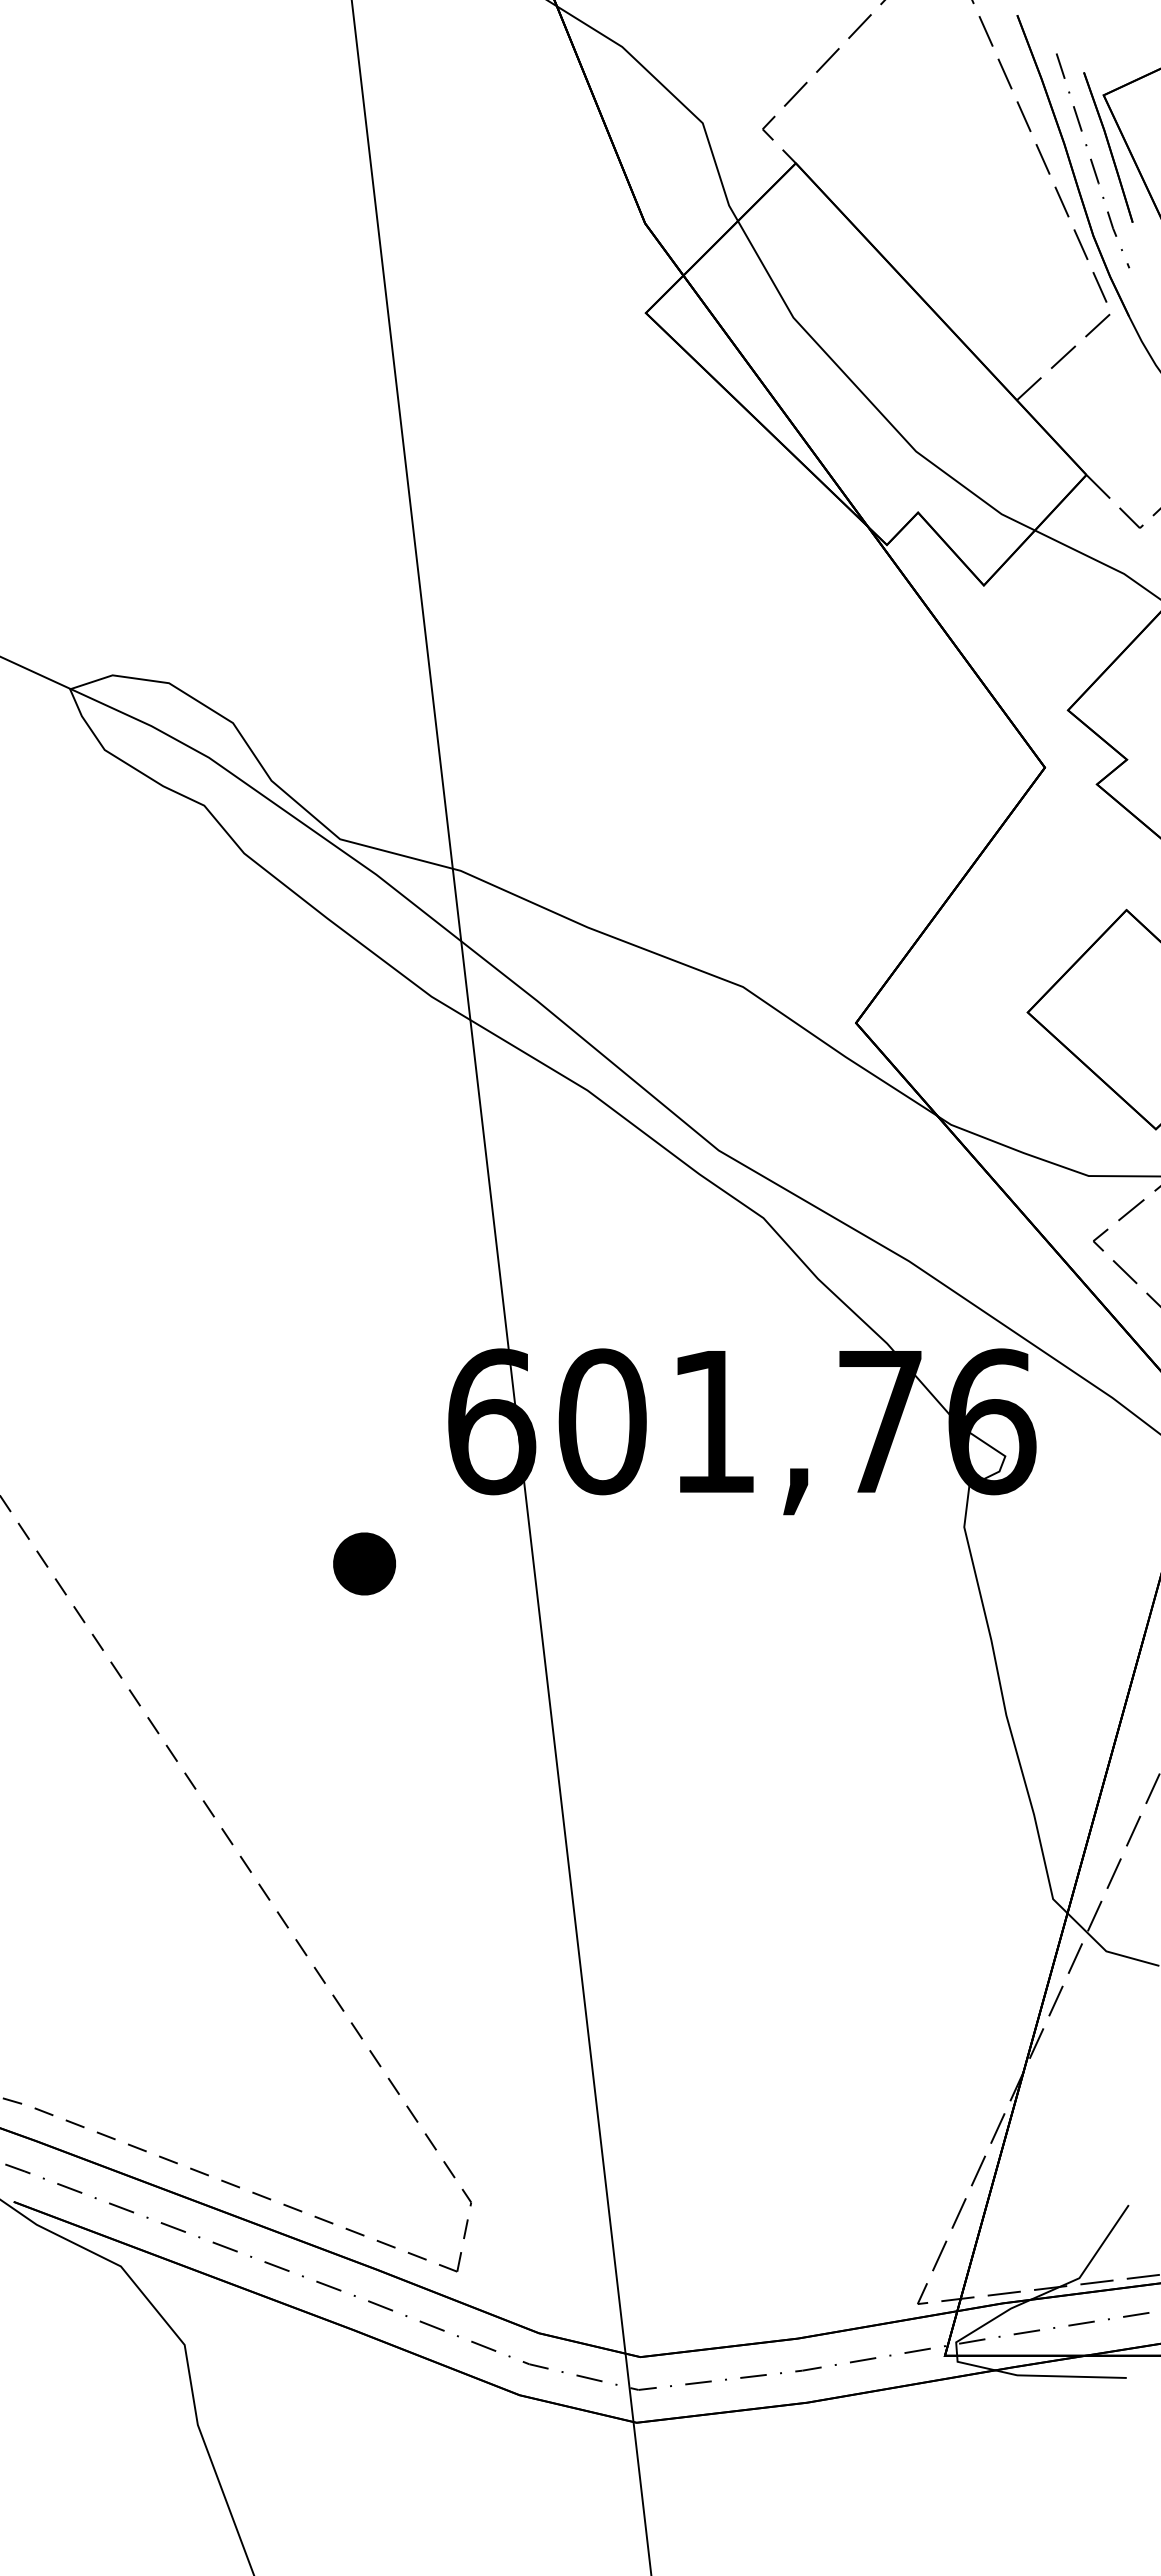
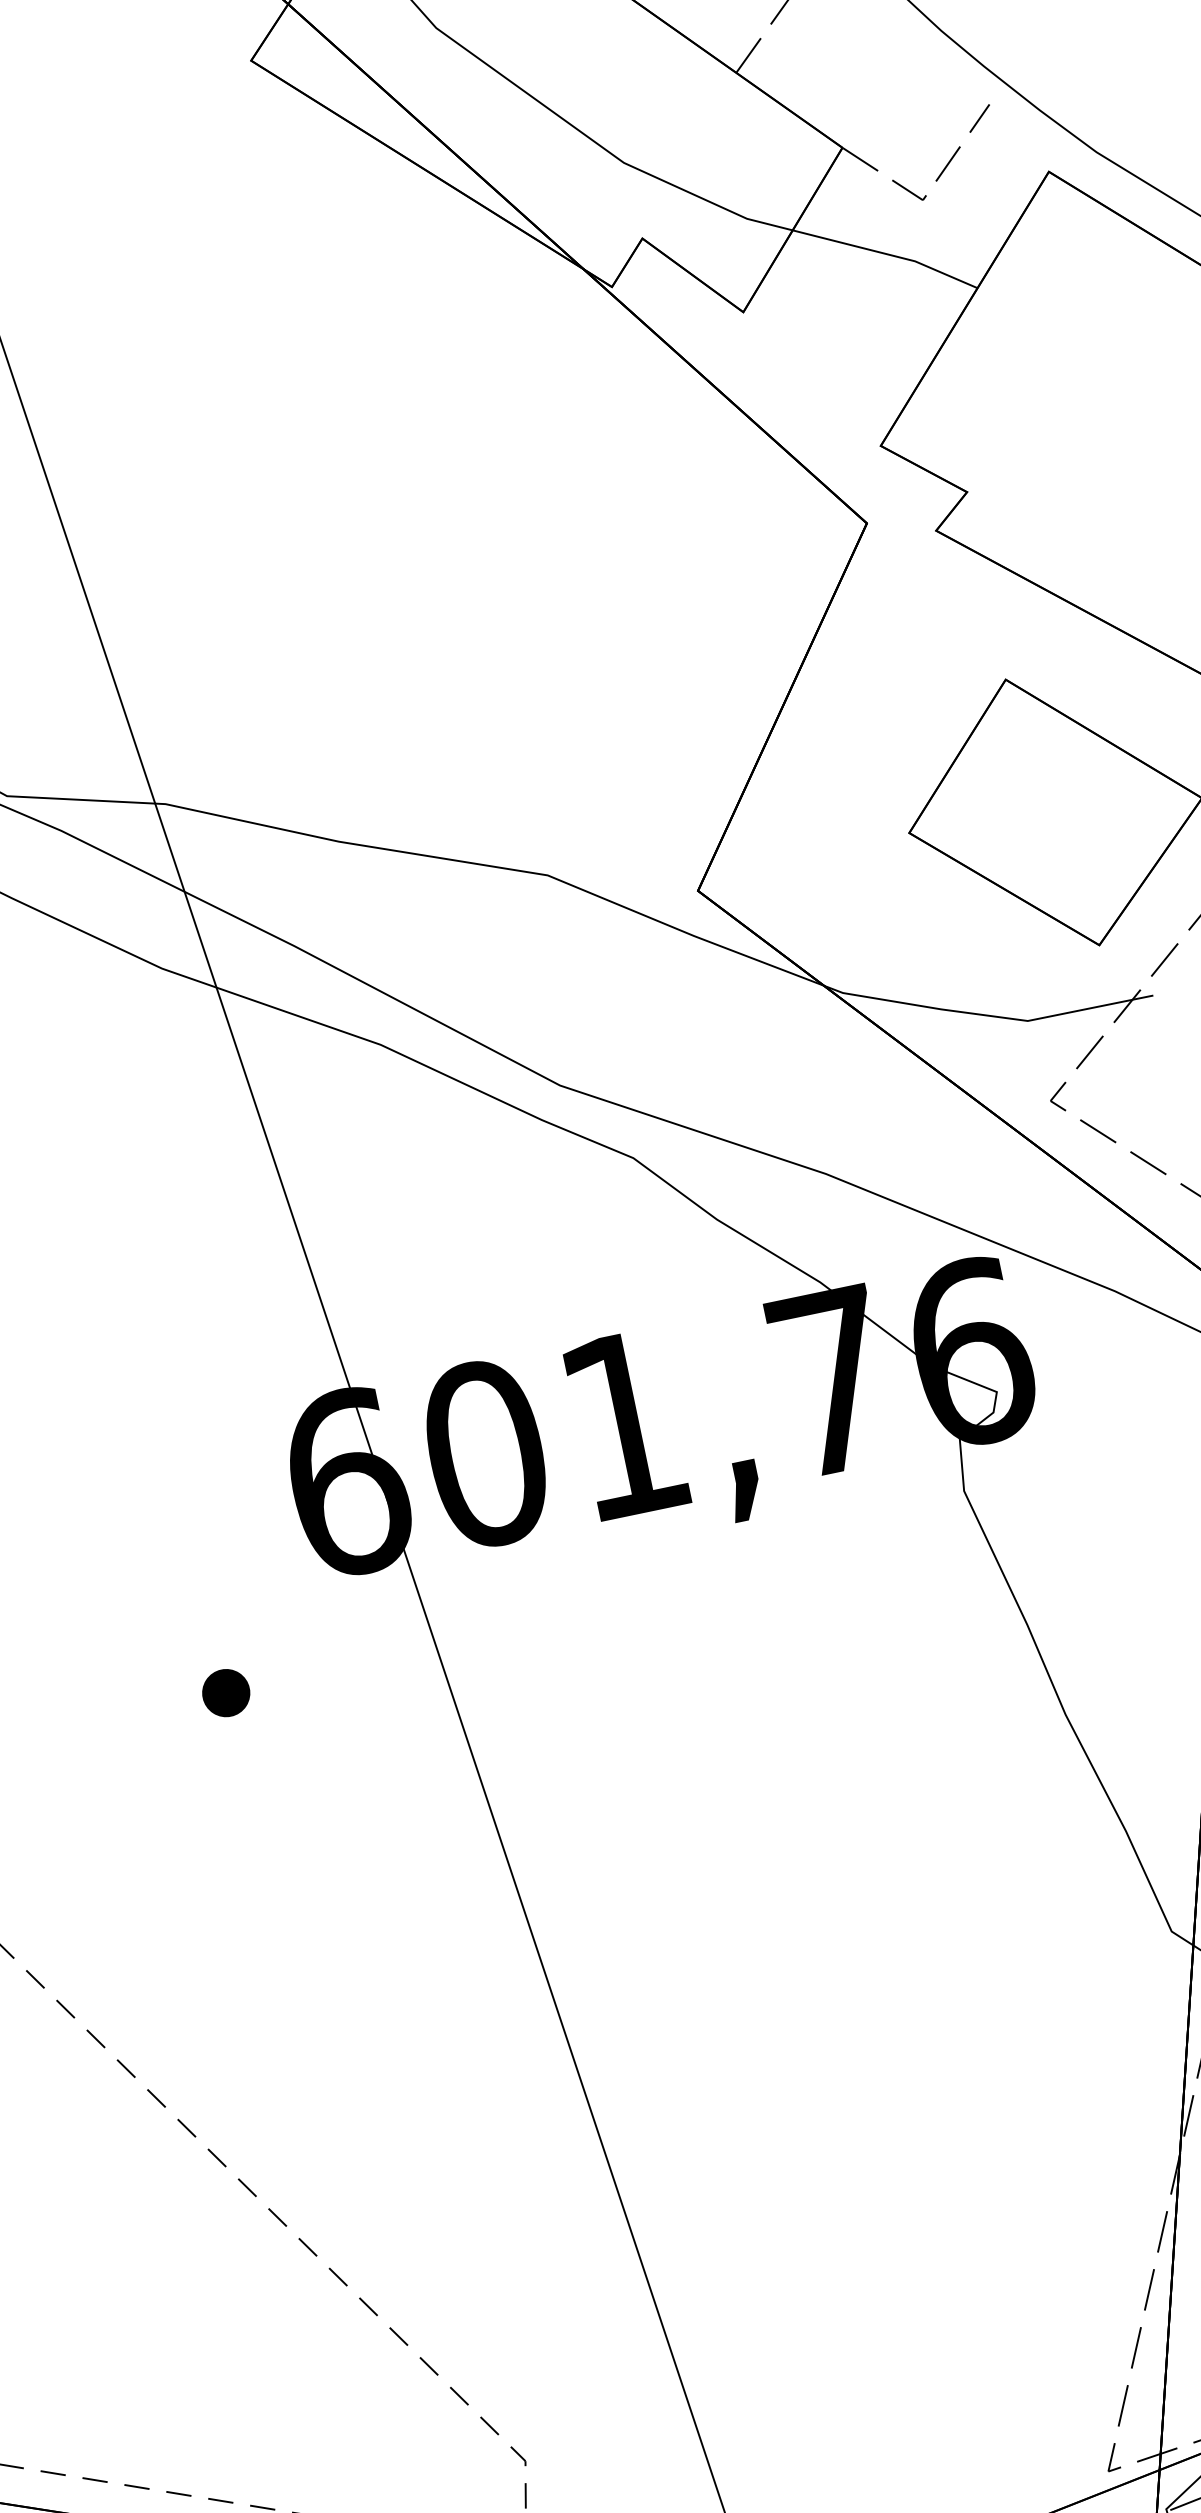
part: (364, 1563) -> (226, 1692), size x0.6

